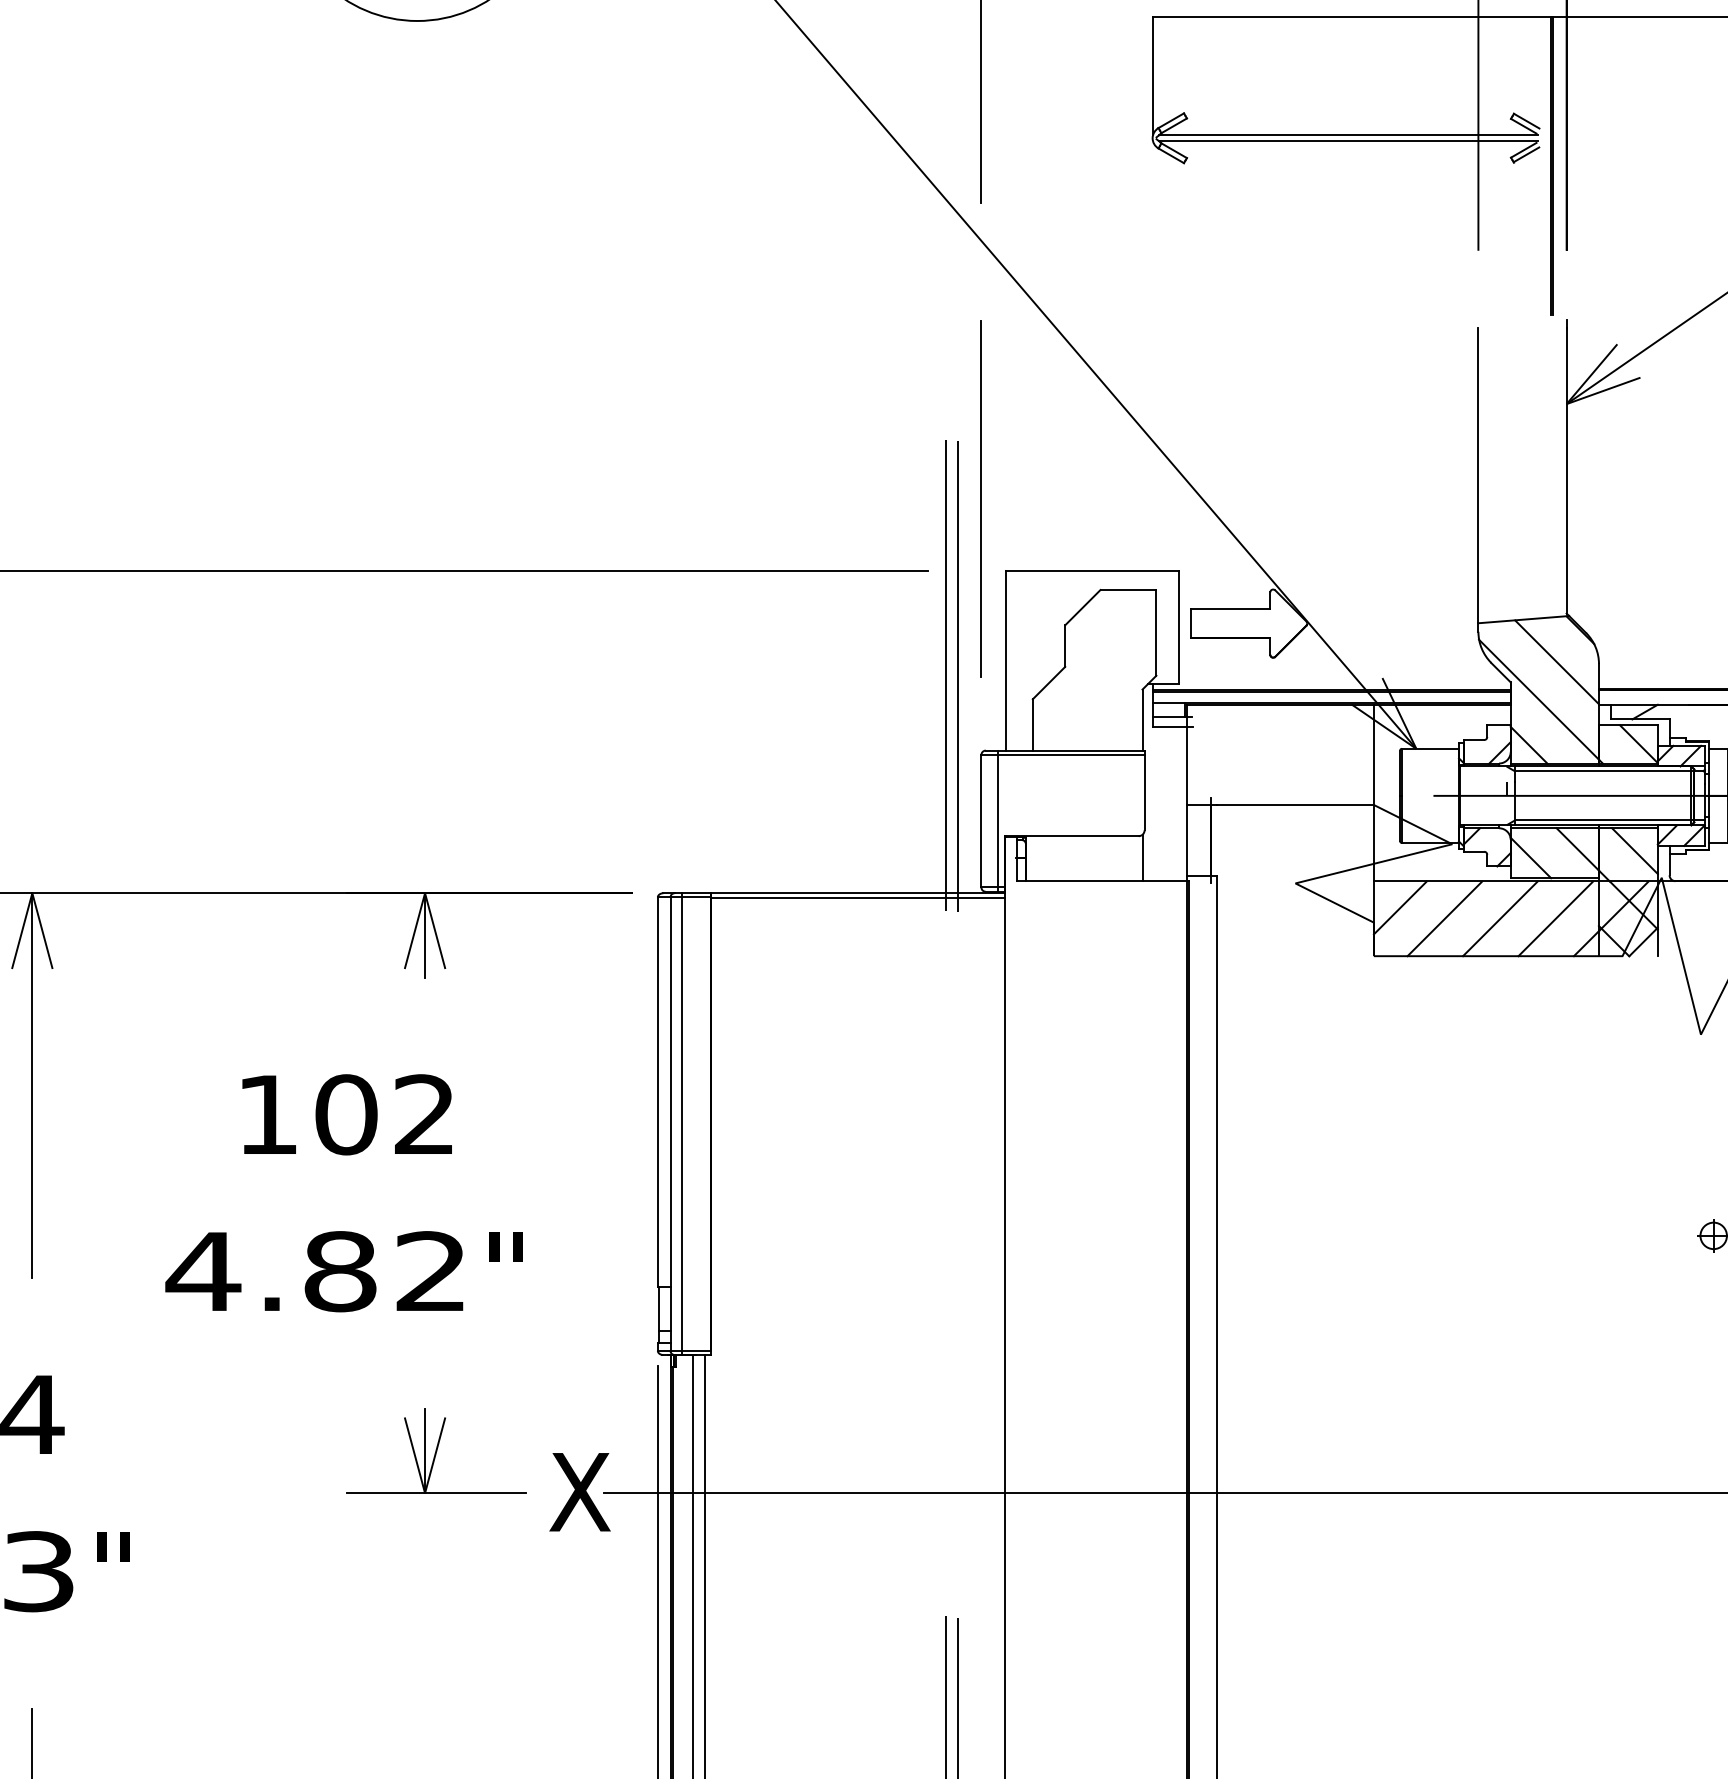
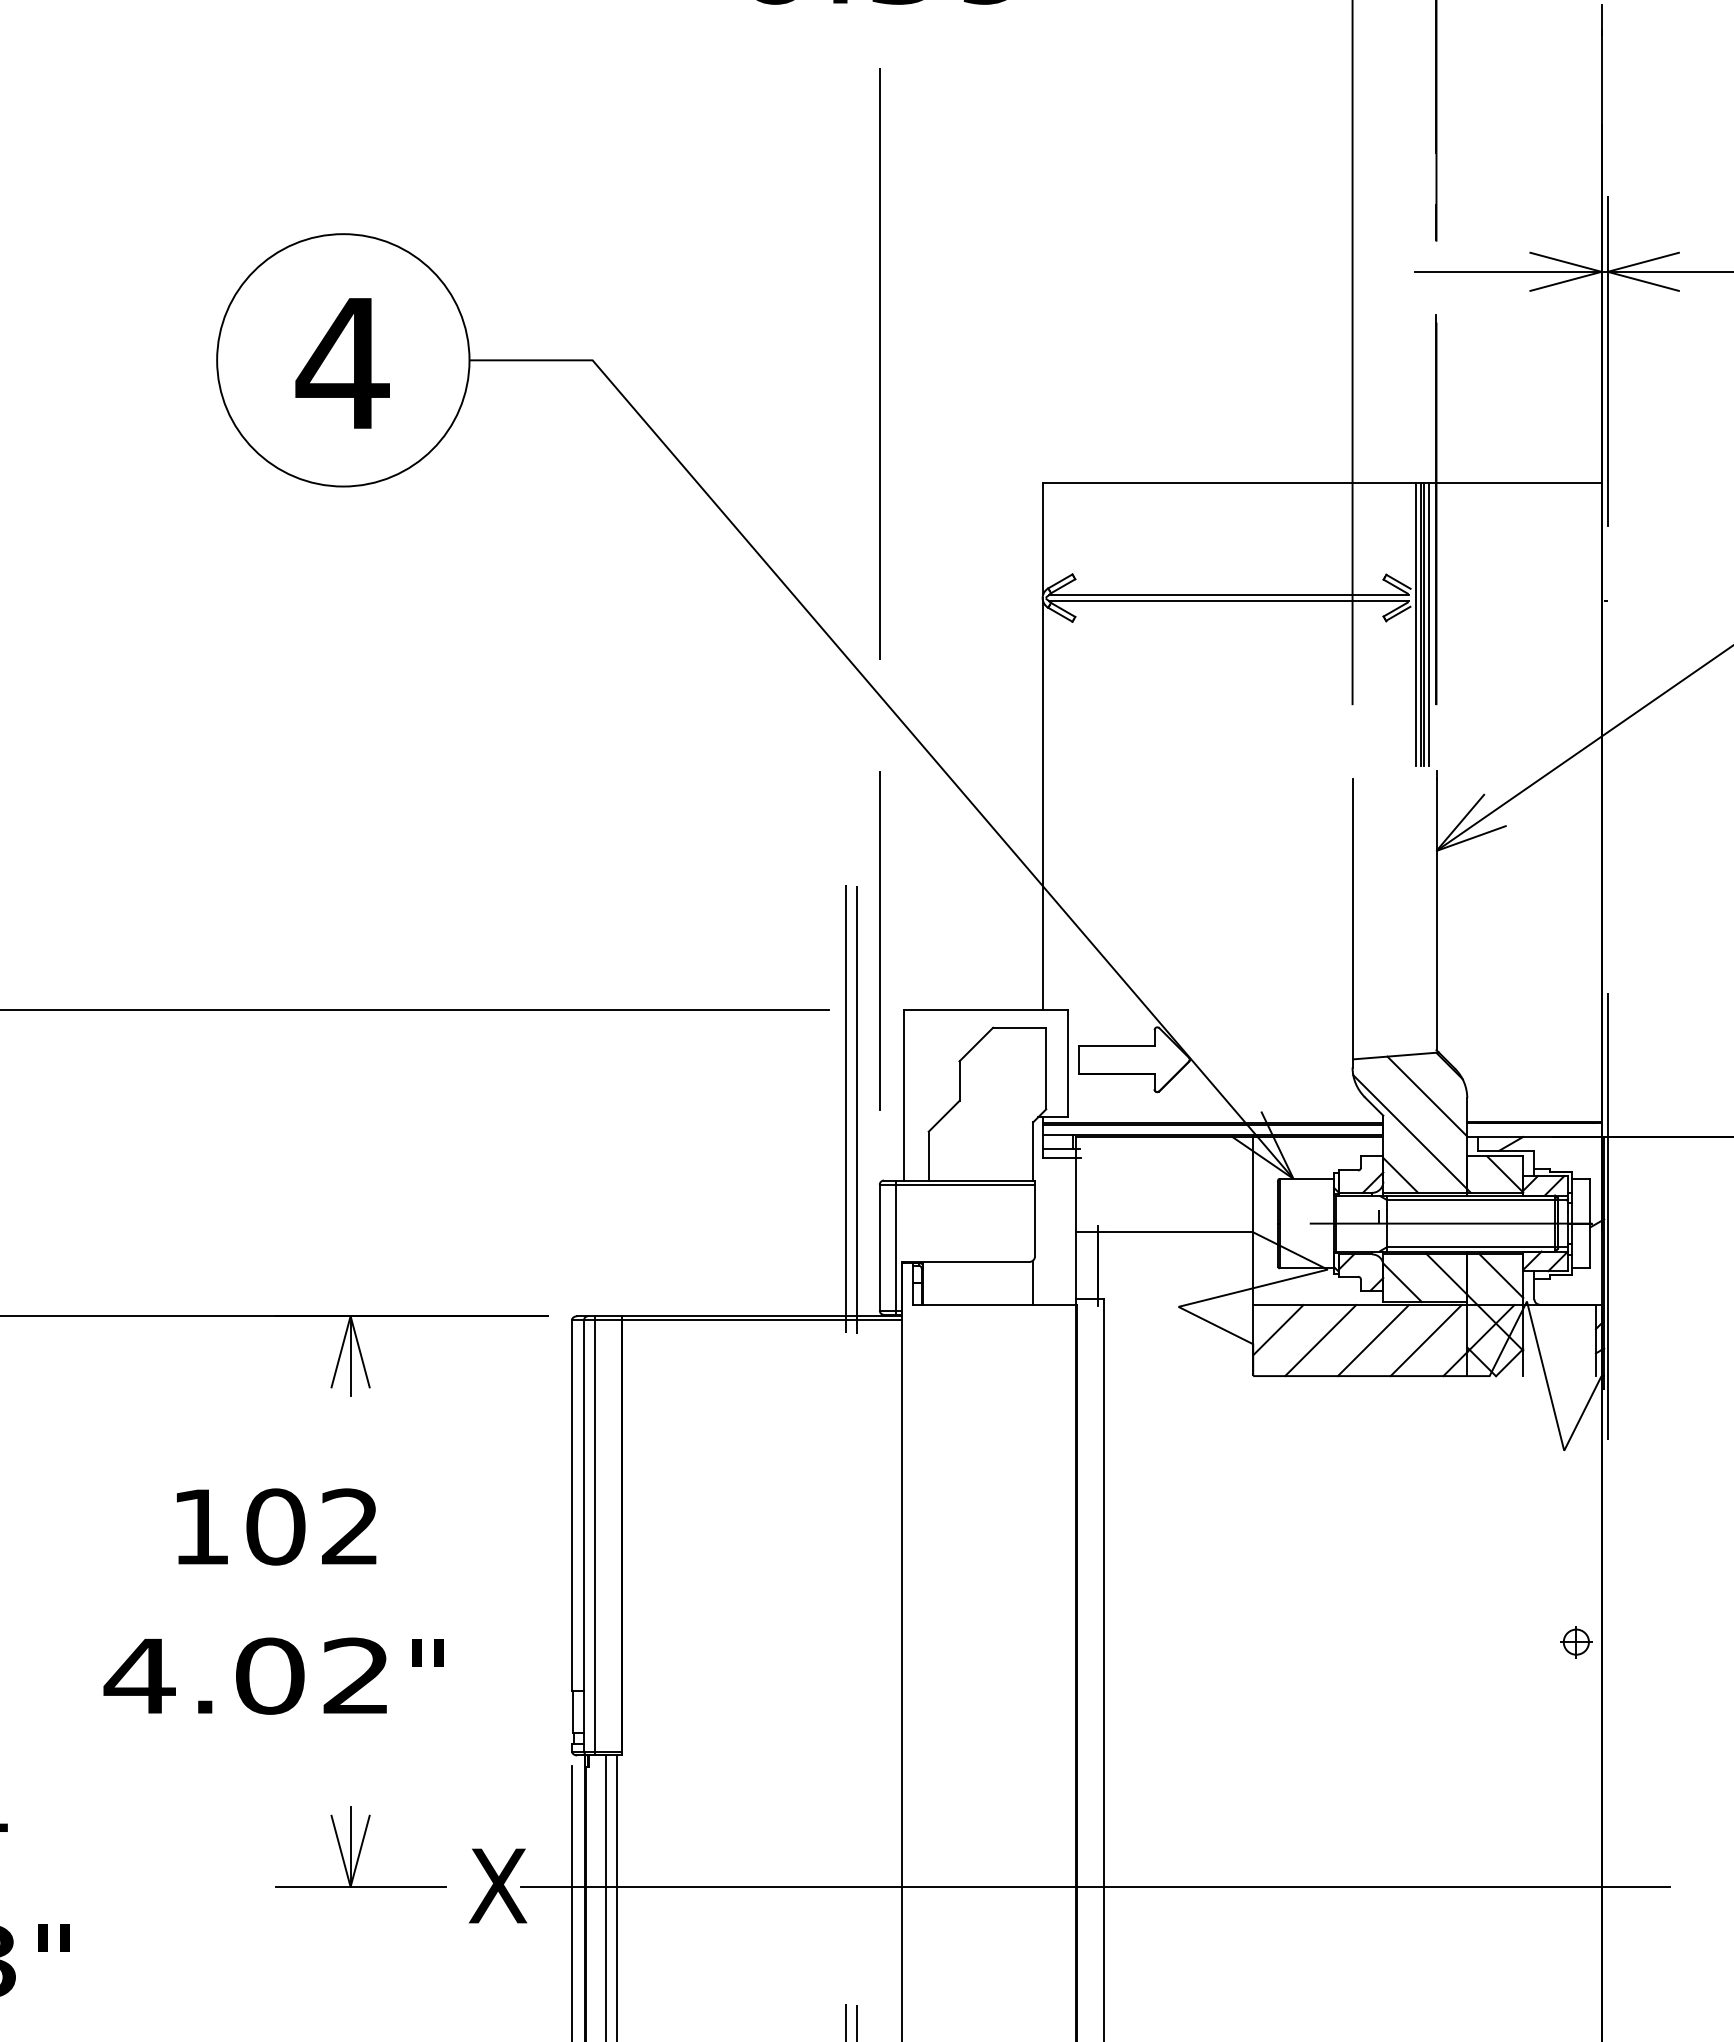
line: (1544, 166) -> (1415, 624), added
line: (1559, 166) -> (1429, 624), added
line: (1152, 354) -> (1042, 803), added
text: (340, 1270) -> (270, 1675), 4.82 -> 4.02

